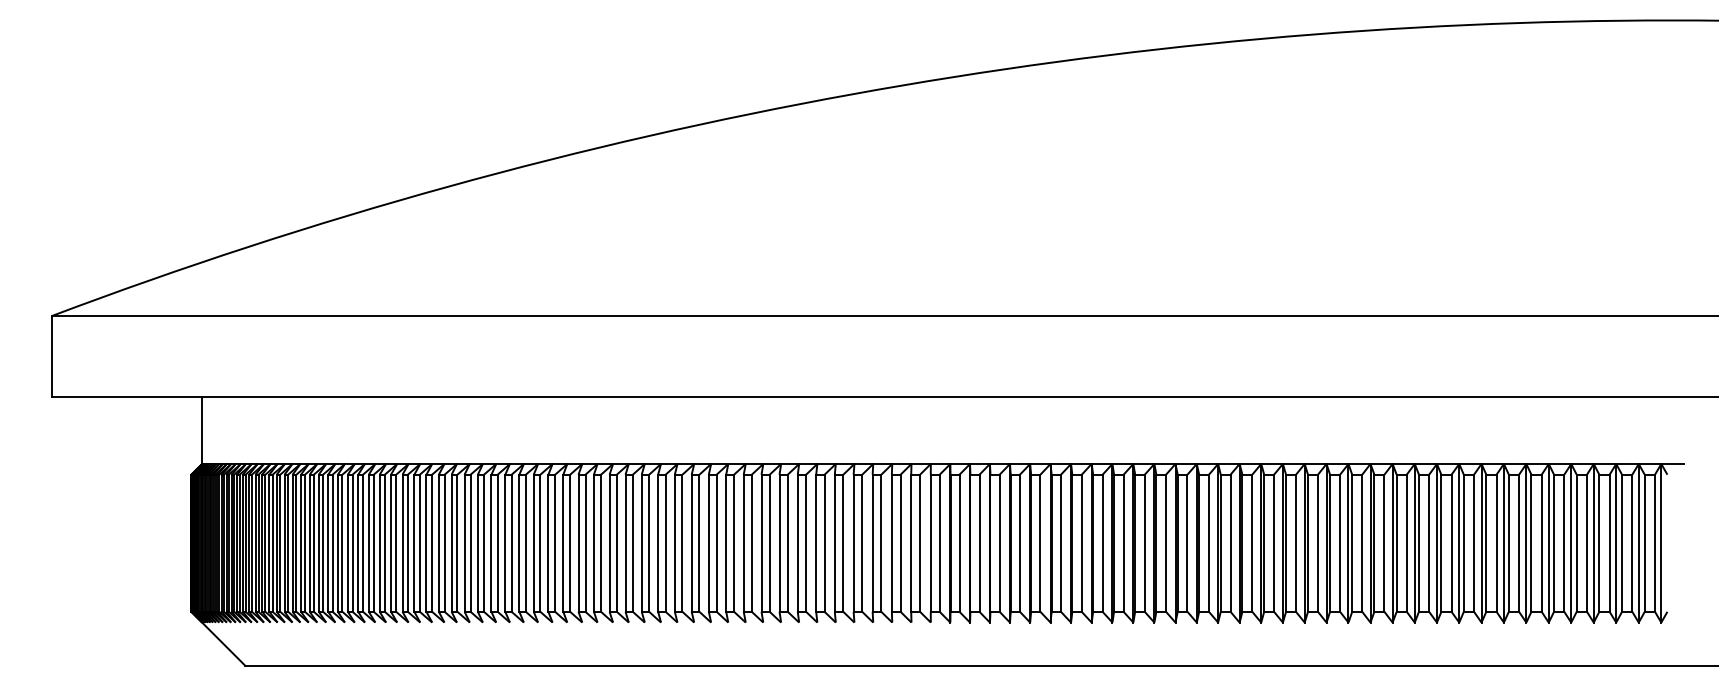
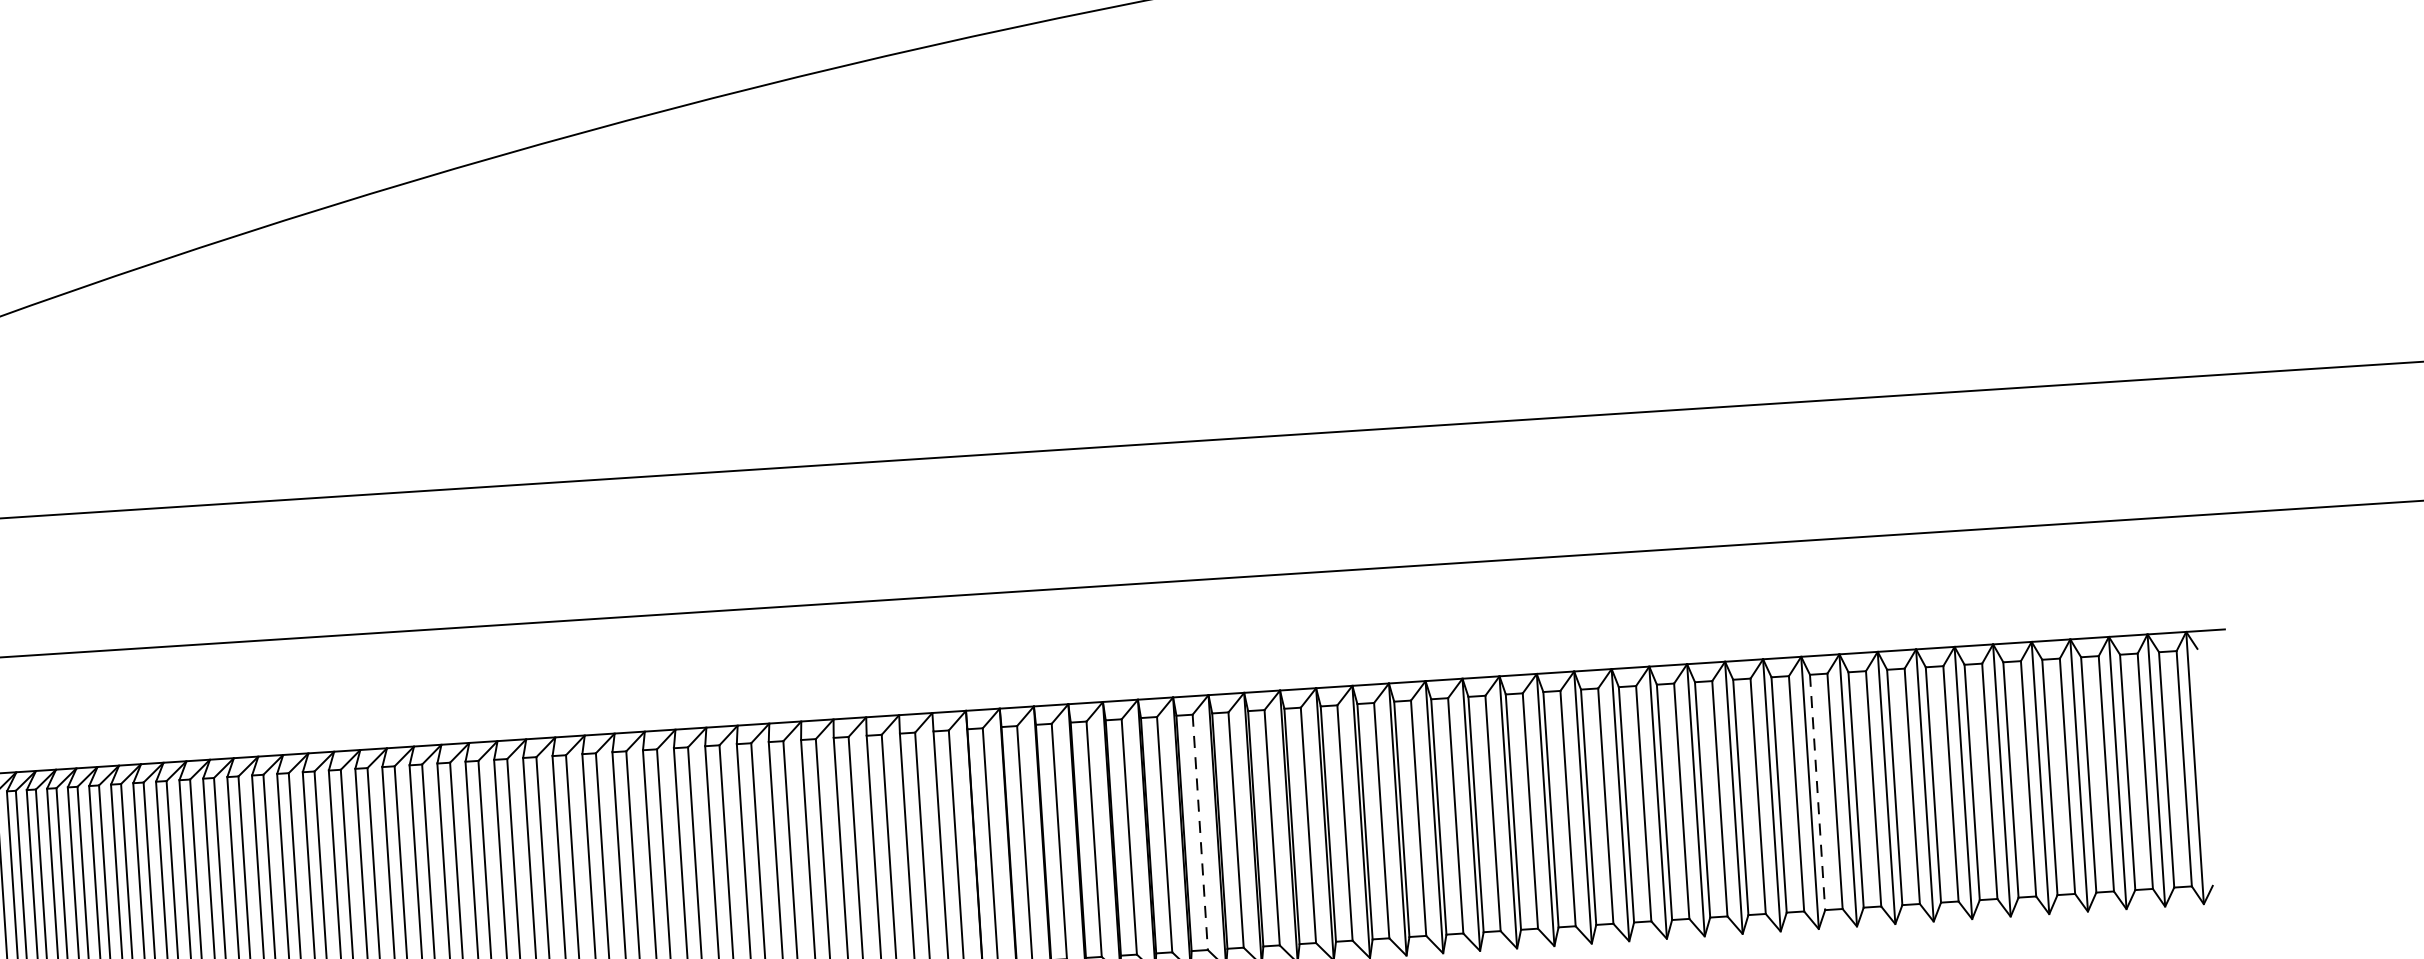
line: (1081, 543) -> (1199, 832), solid -> dashed
line: (1441, 543) -> (1817, 792), solid -> dashed

